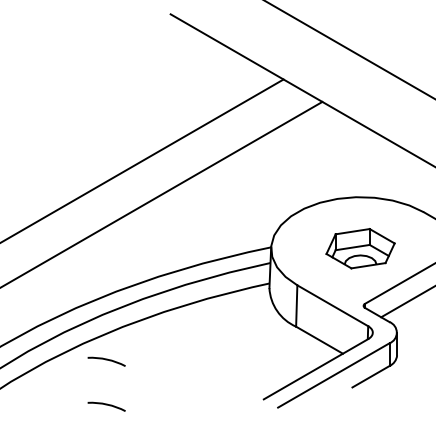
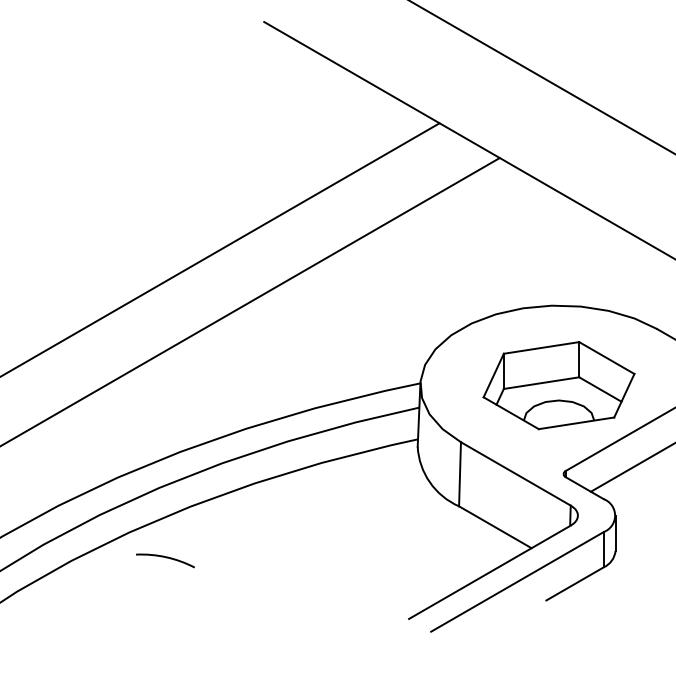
part: (360, 248) -> (558, 385), size x1.43
arc: (106, 405) -> (165, 628), removed

